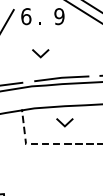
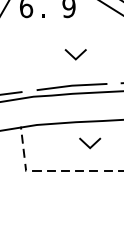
line: (39, 54) -> (74, 55), moved
line: (63, 123) -> (88, 144), moved

